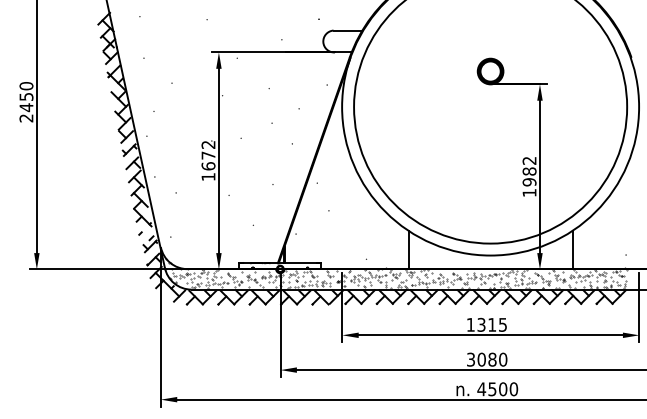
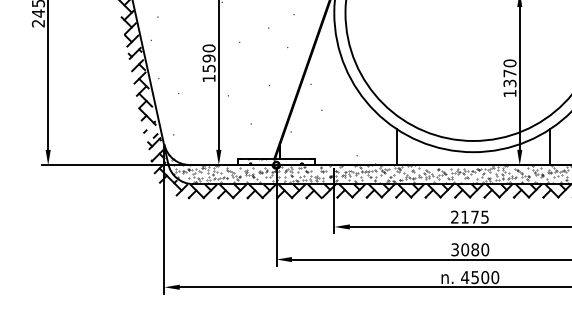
text: (208, 155) -> (209, 58), 1672 -> 1590
text: (529, 171) -> (509, 73), 1982 -> 1370
text: (481, 324) -> (464, 216), 1315 -> 2175

